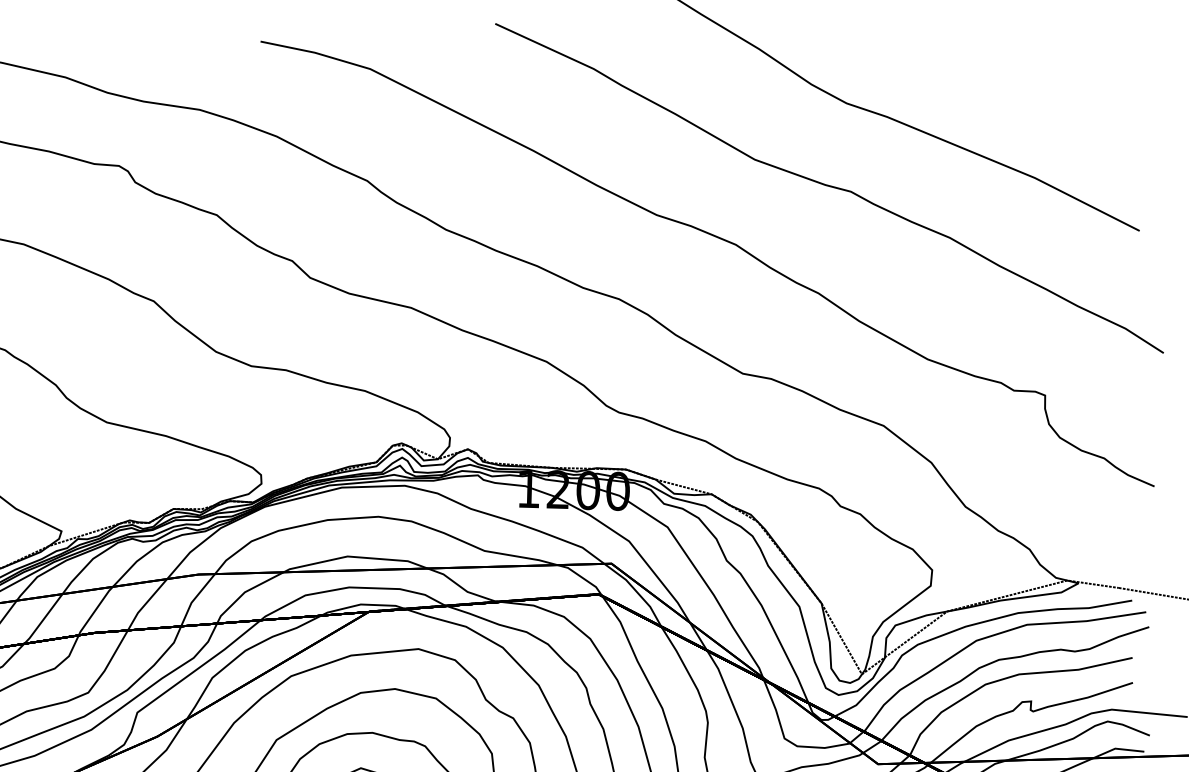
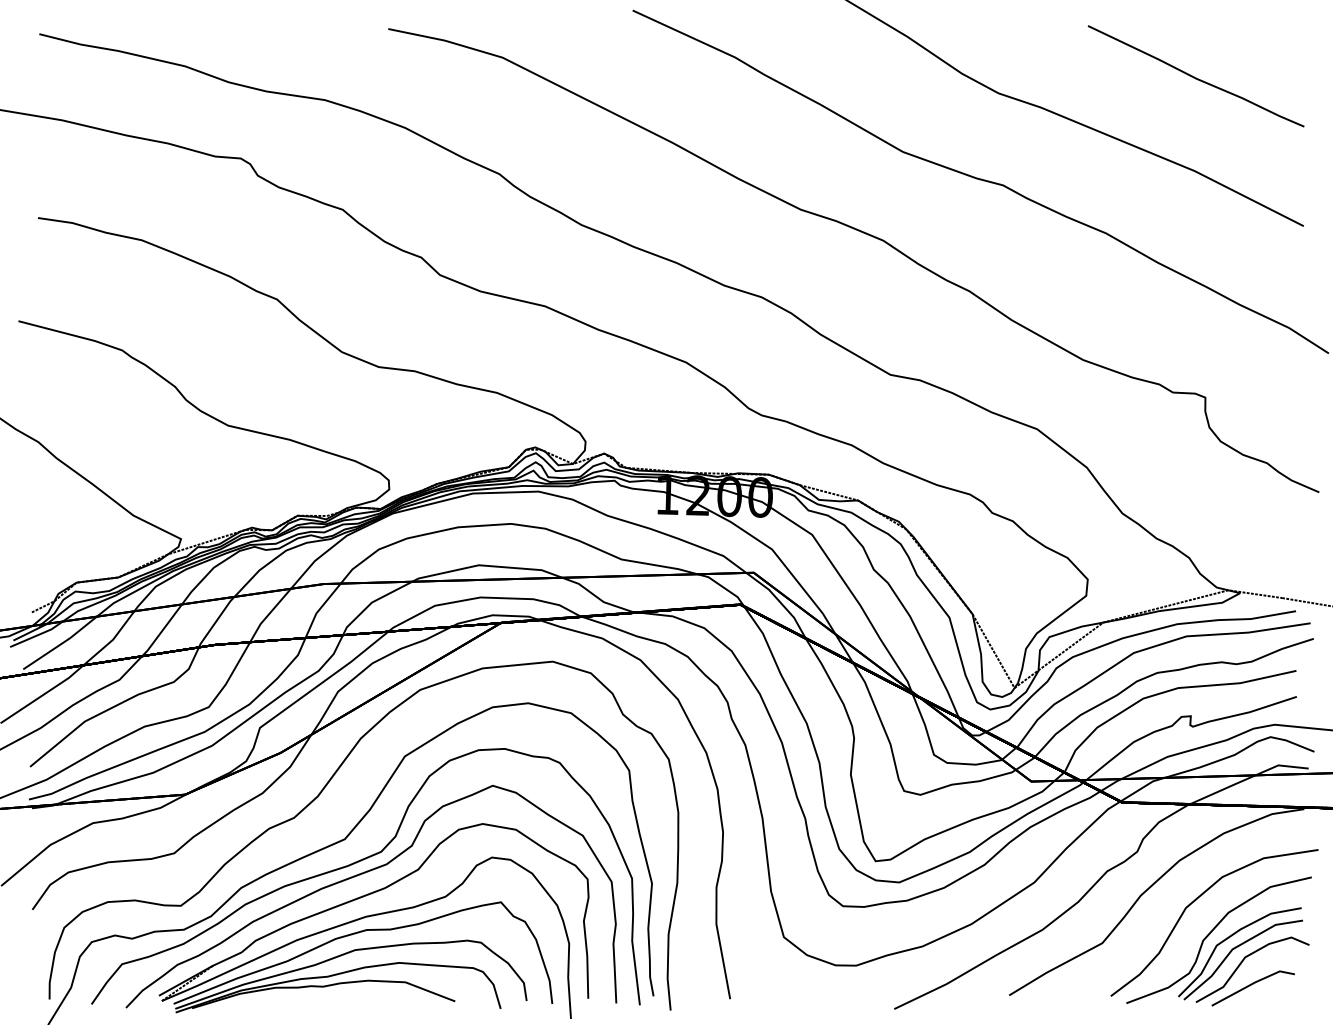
curve: (1034, 87) -> (1194, 76), added

